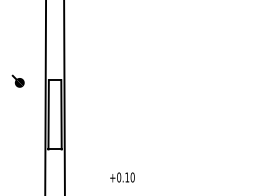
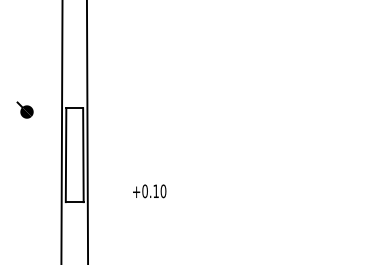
text: (122, 177) -> (149, 191), moved

